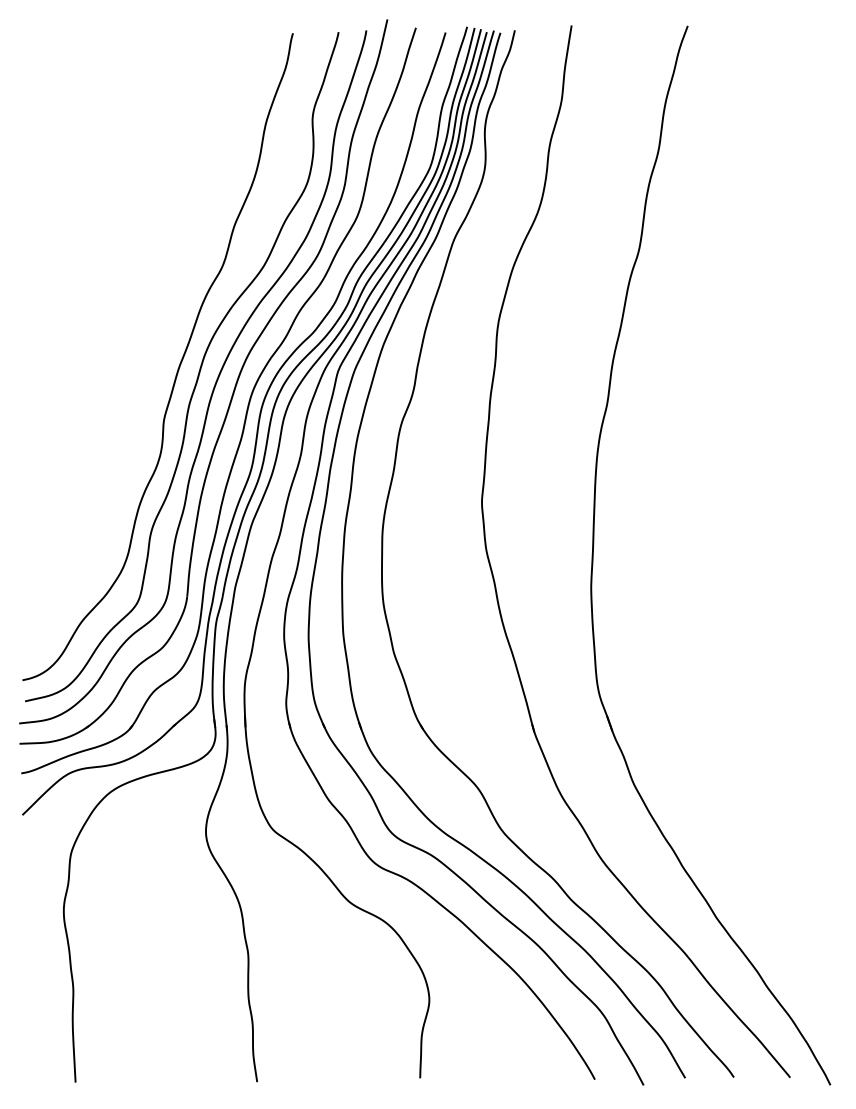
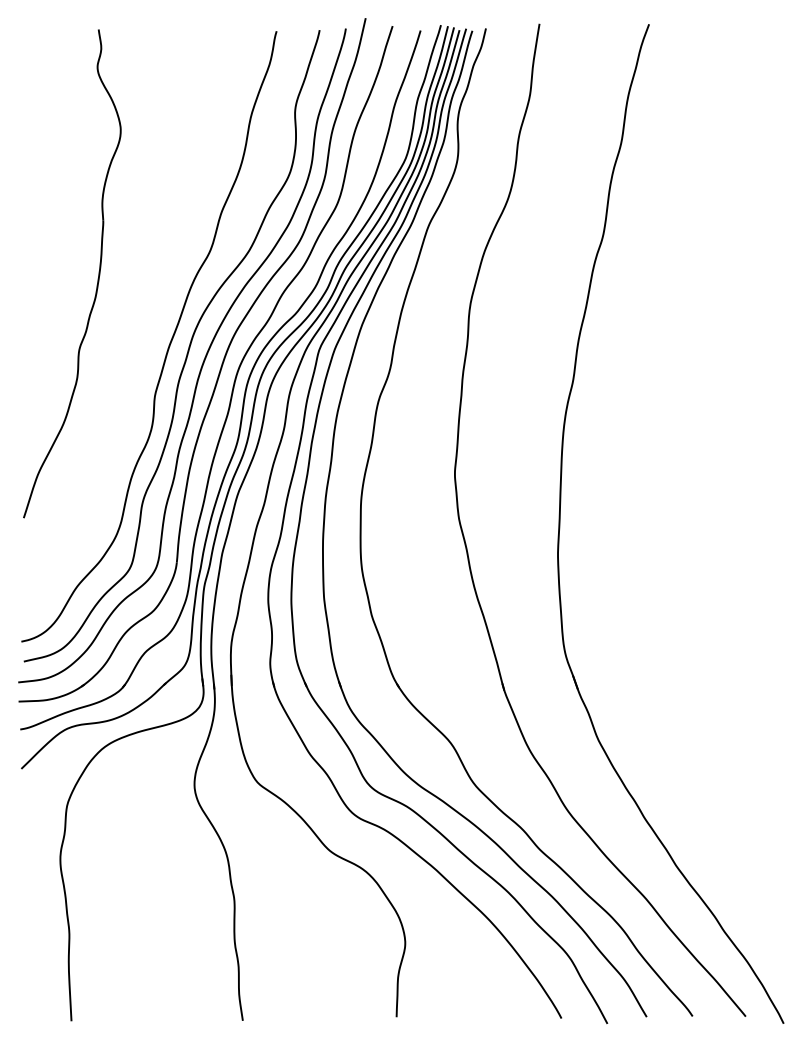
part: (103, 293) -> (97, 276), added

